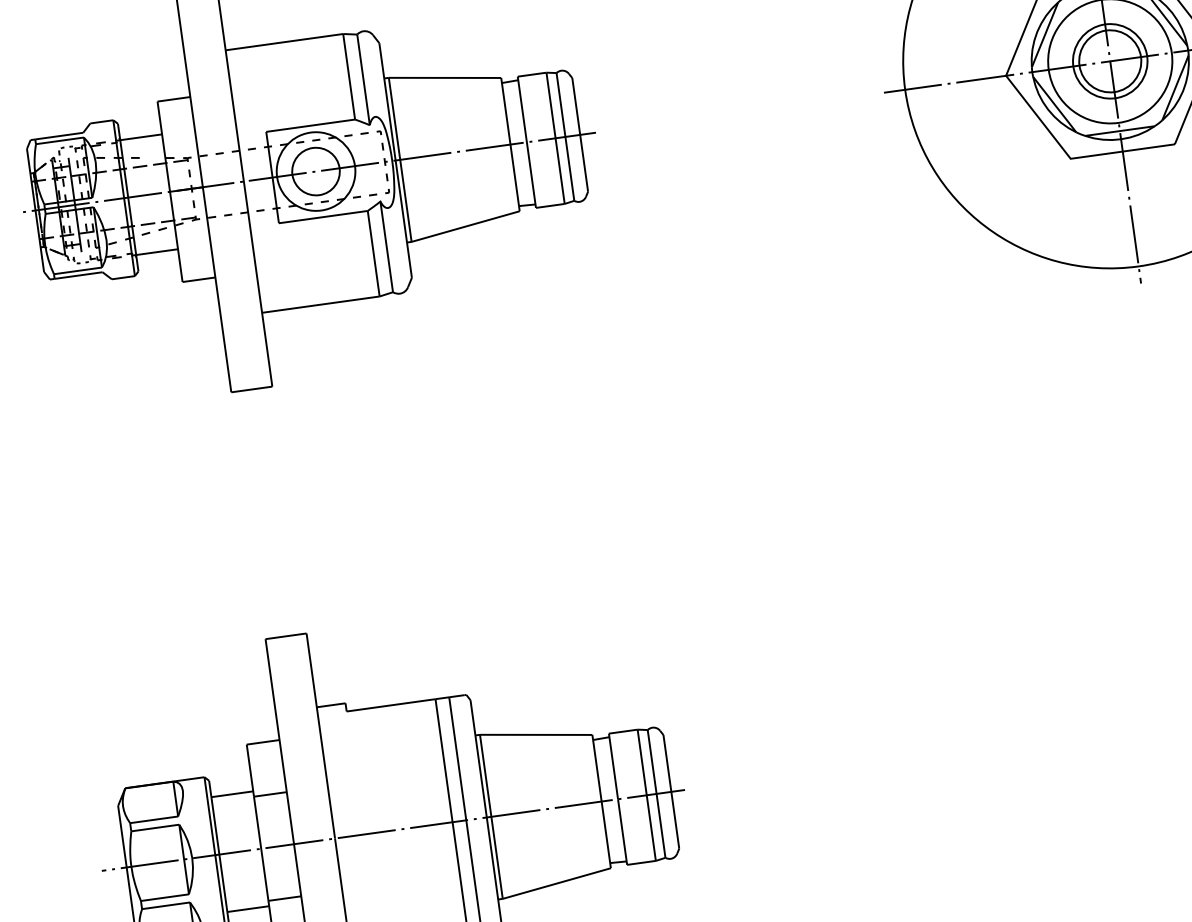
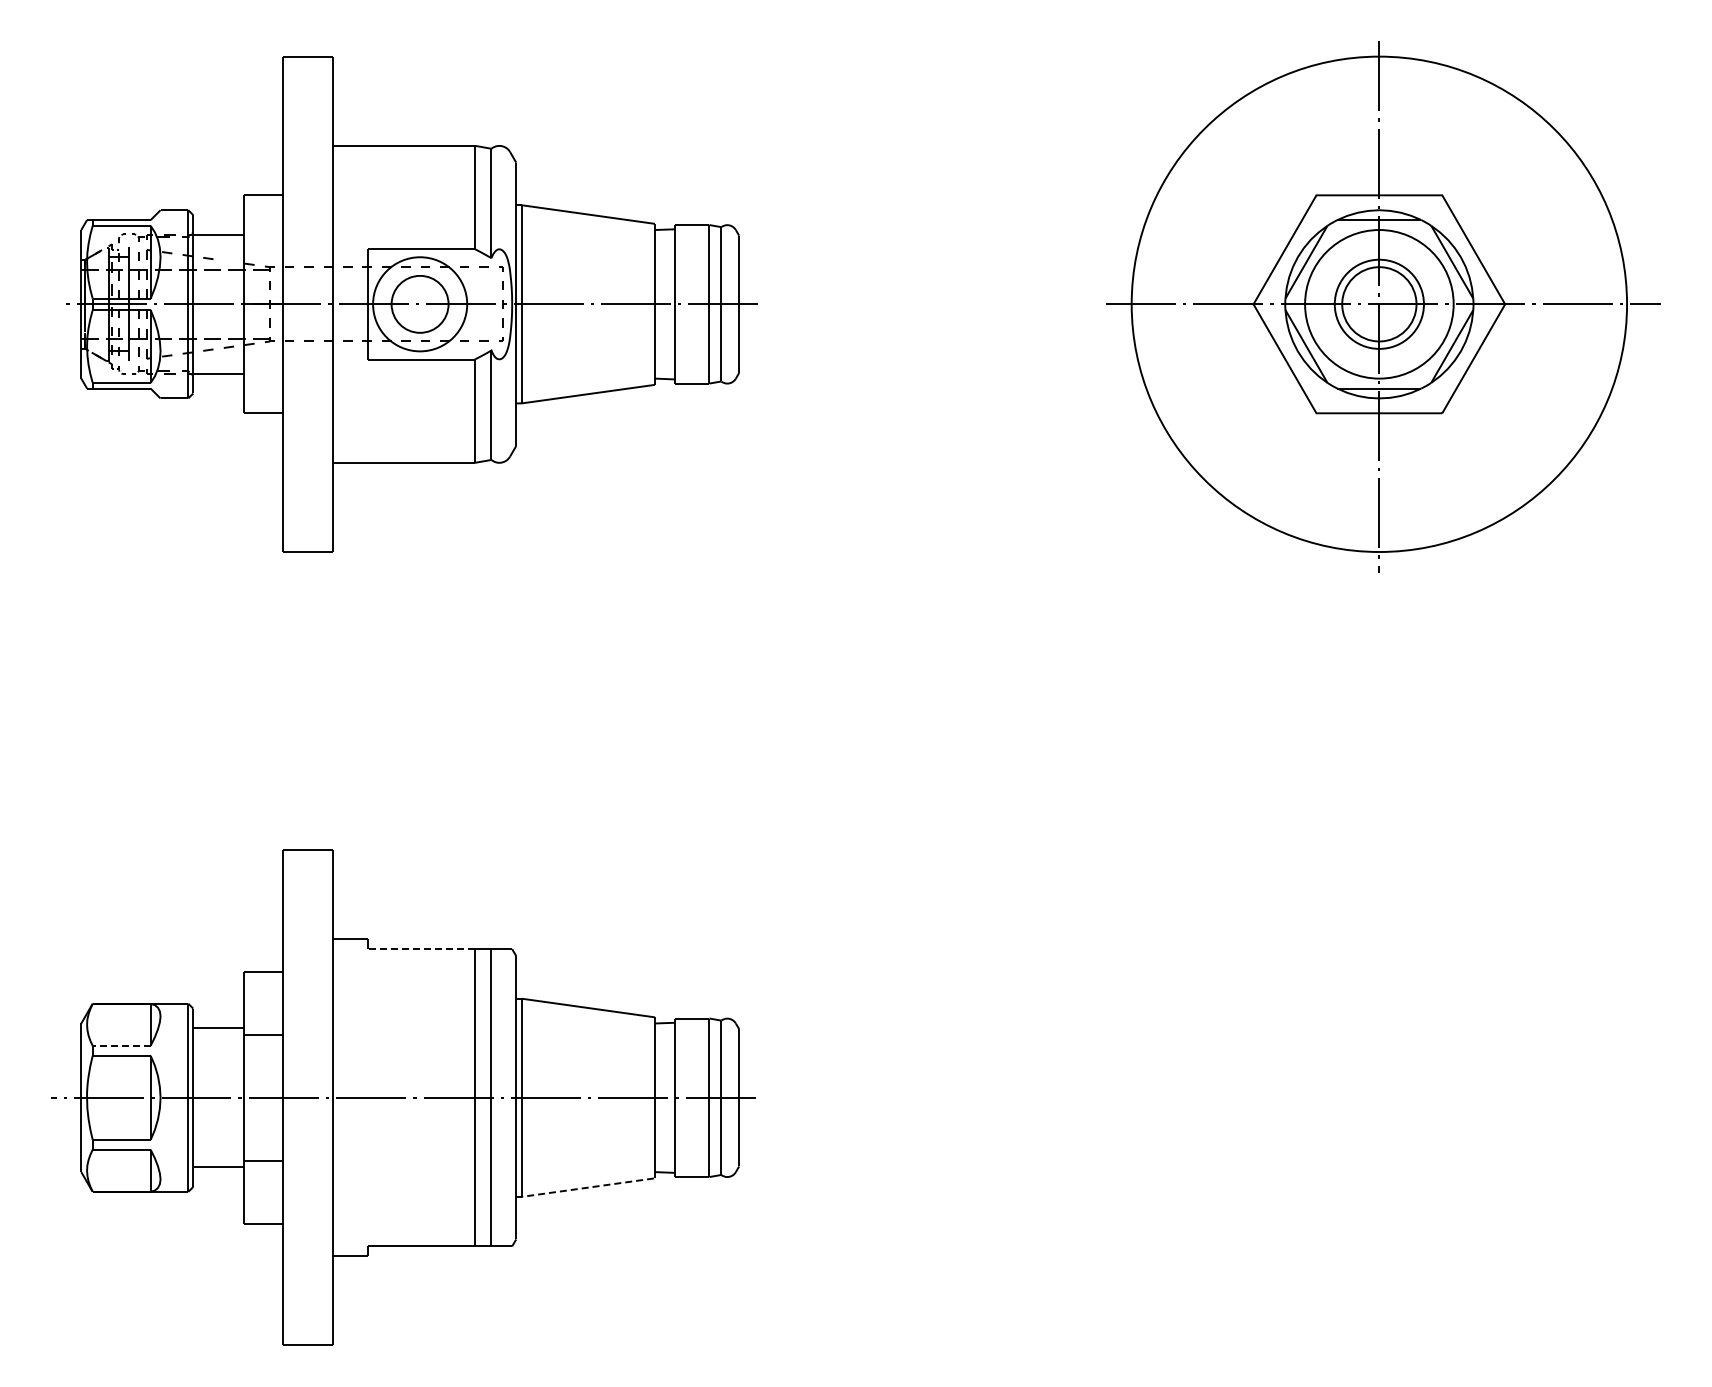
line: (391, 705) -> (421, 949), solid -> dashed
line: (153, 819) -> (121, 1045), solid -> dashed
line: (553, 884) -> (584, 1188), solid -> dashed

